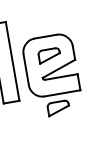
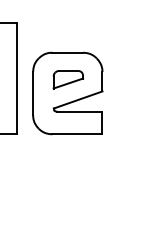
part: (57, 108) -> (67, 153), removed

